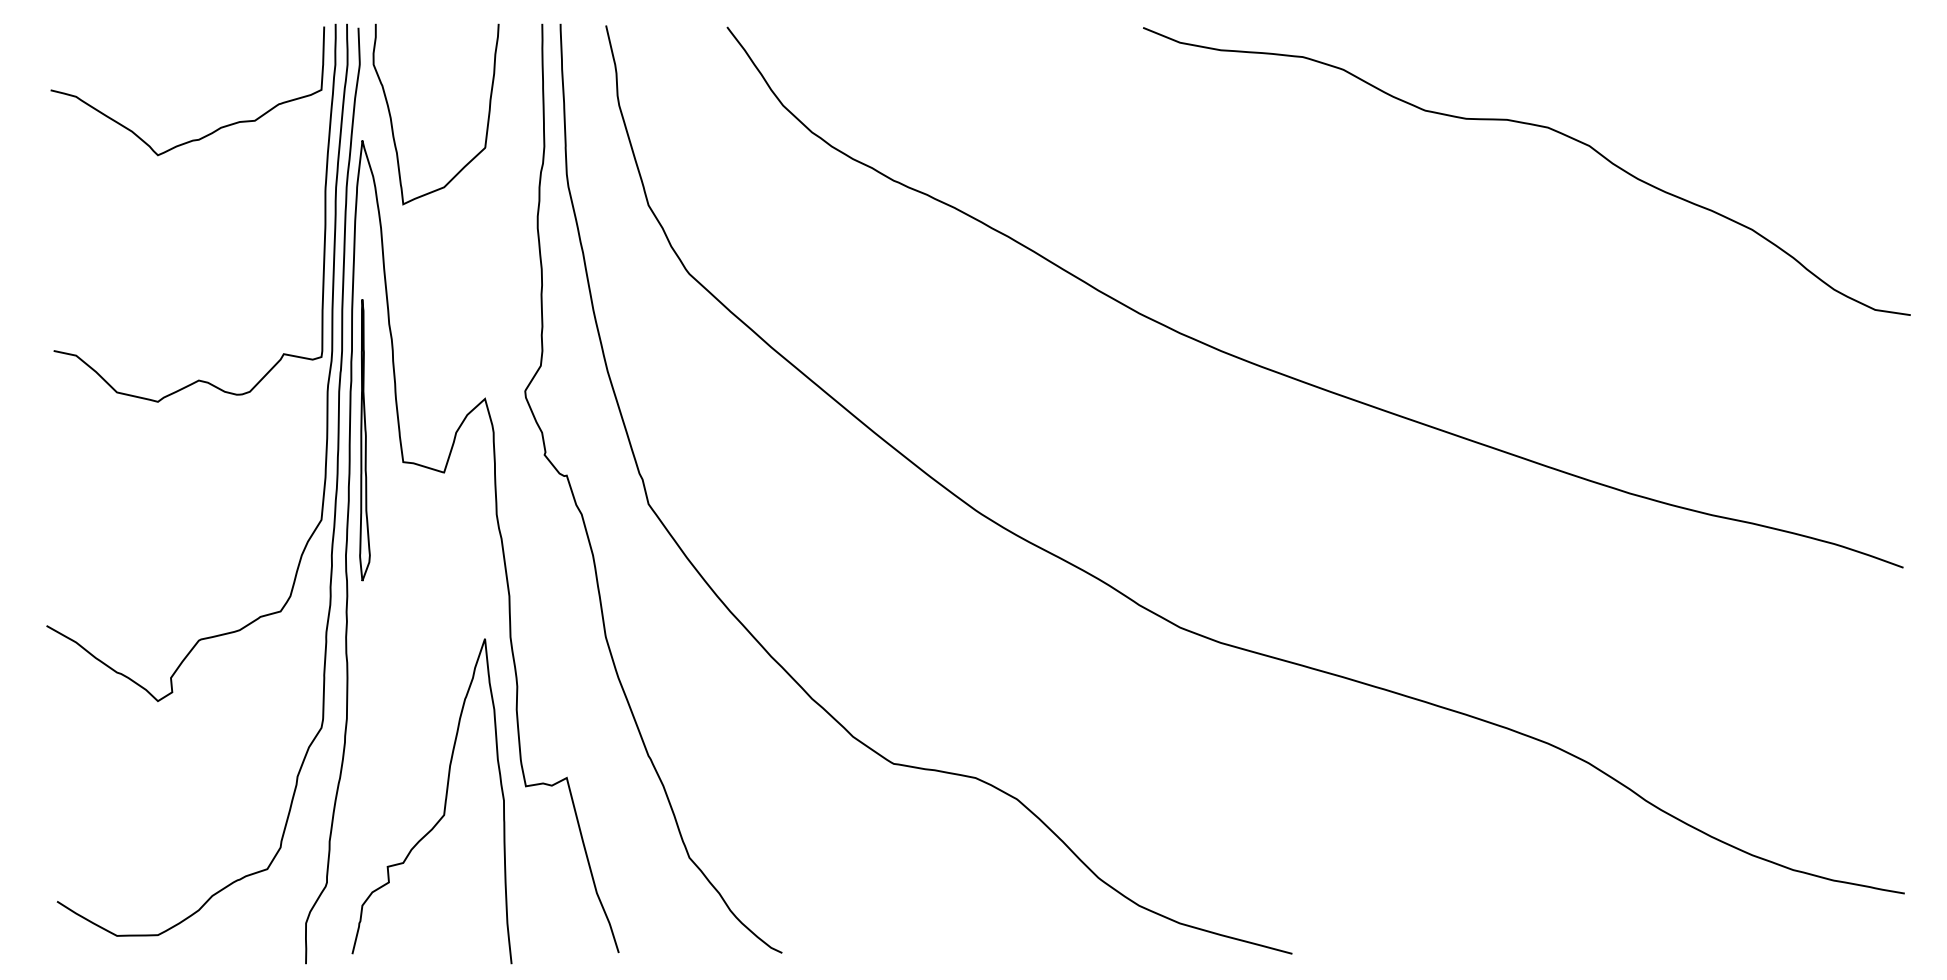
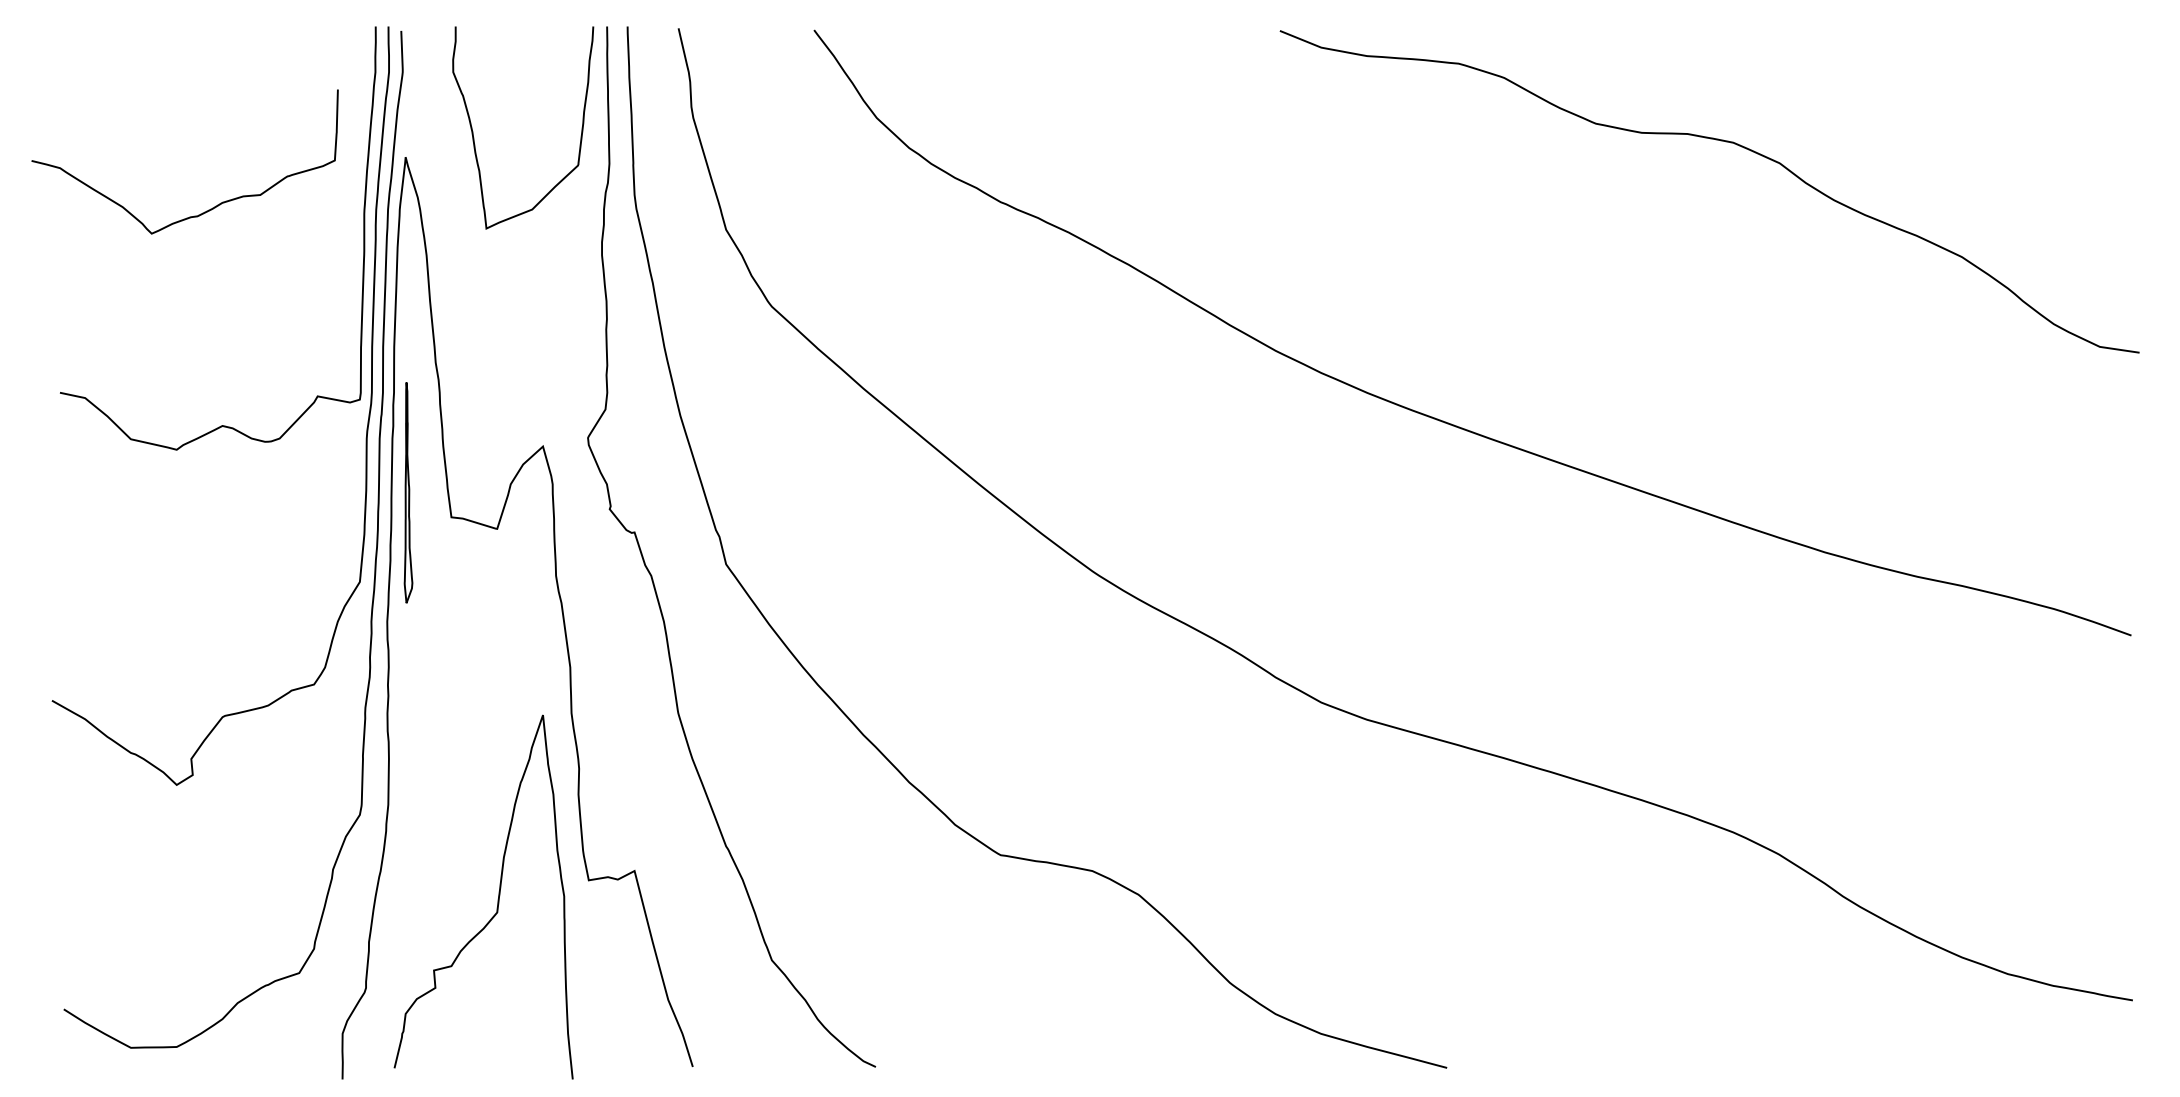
curve: (392, 122) -> (474, 137), moved
curve: (208, 133) -> (208, 209), moved
part: (364, 439) -> (408, 492), size x0.7

